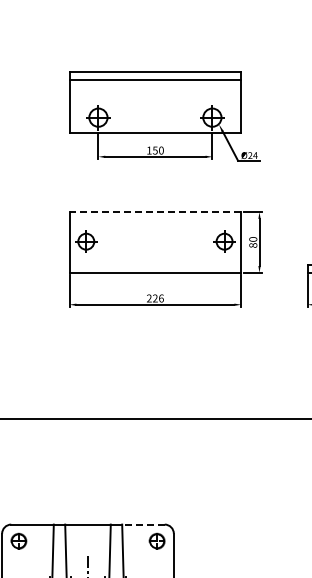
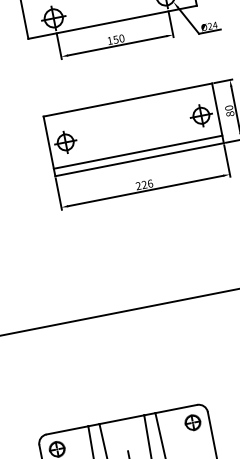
line: (155, 212) -> (128, 100), dashed -> solid
line: (155, 265) -> (138, 152), added
line: (142, 524) -> (175, 409), dashed -> solid

